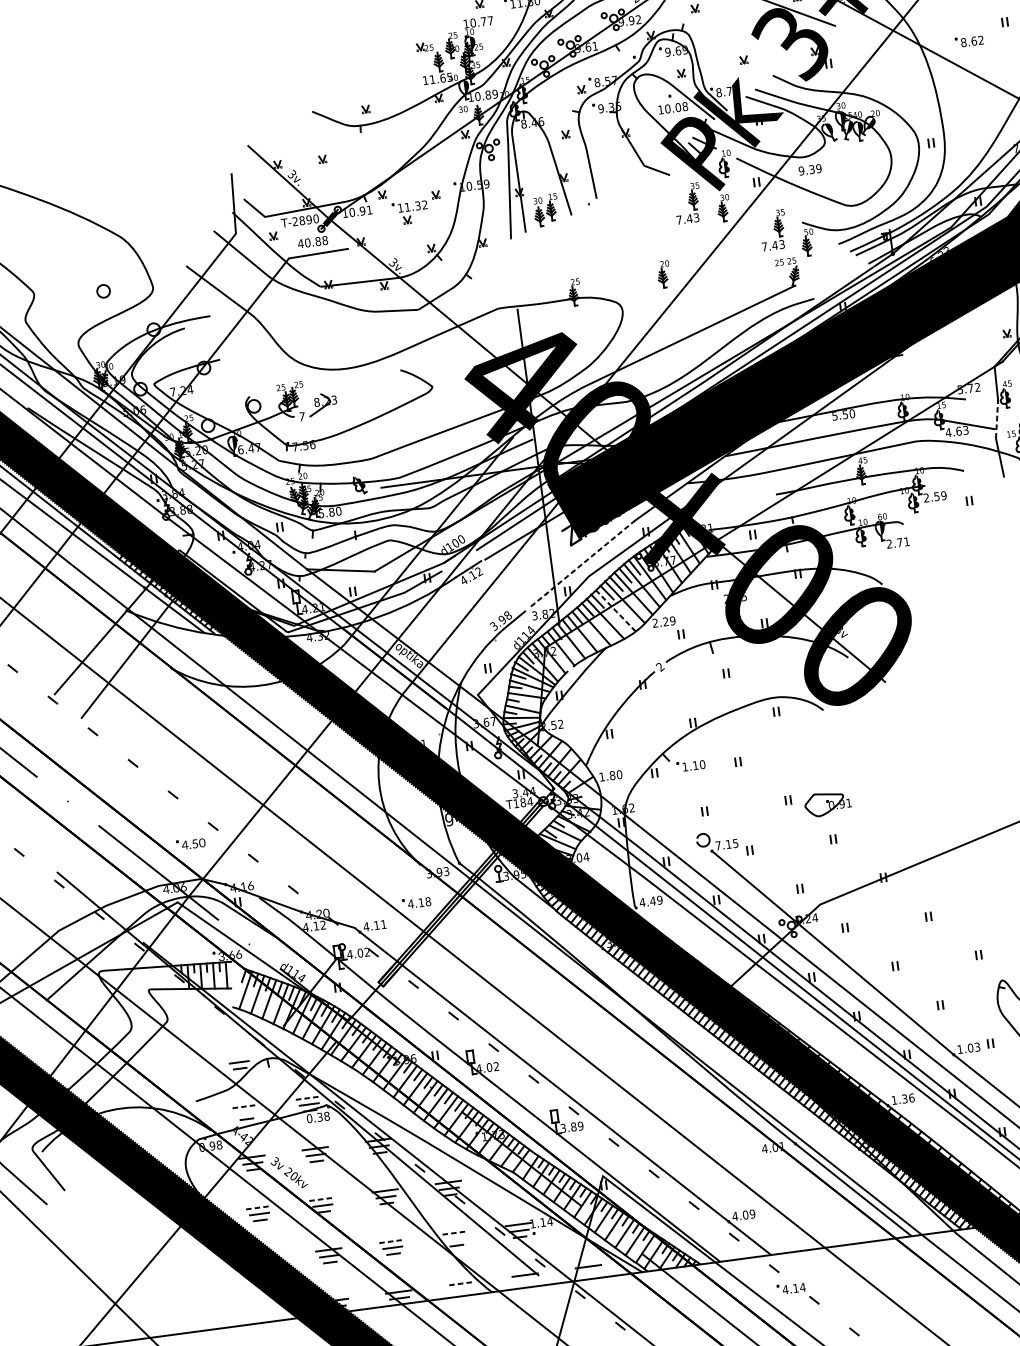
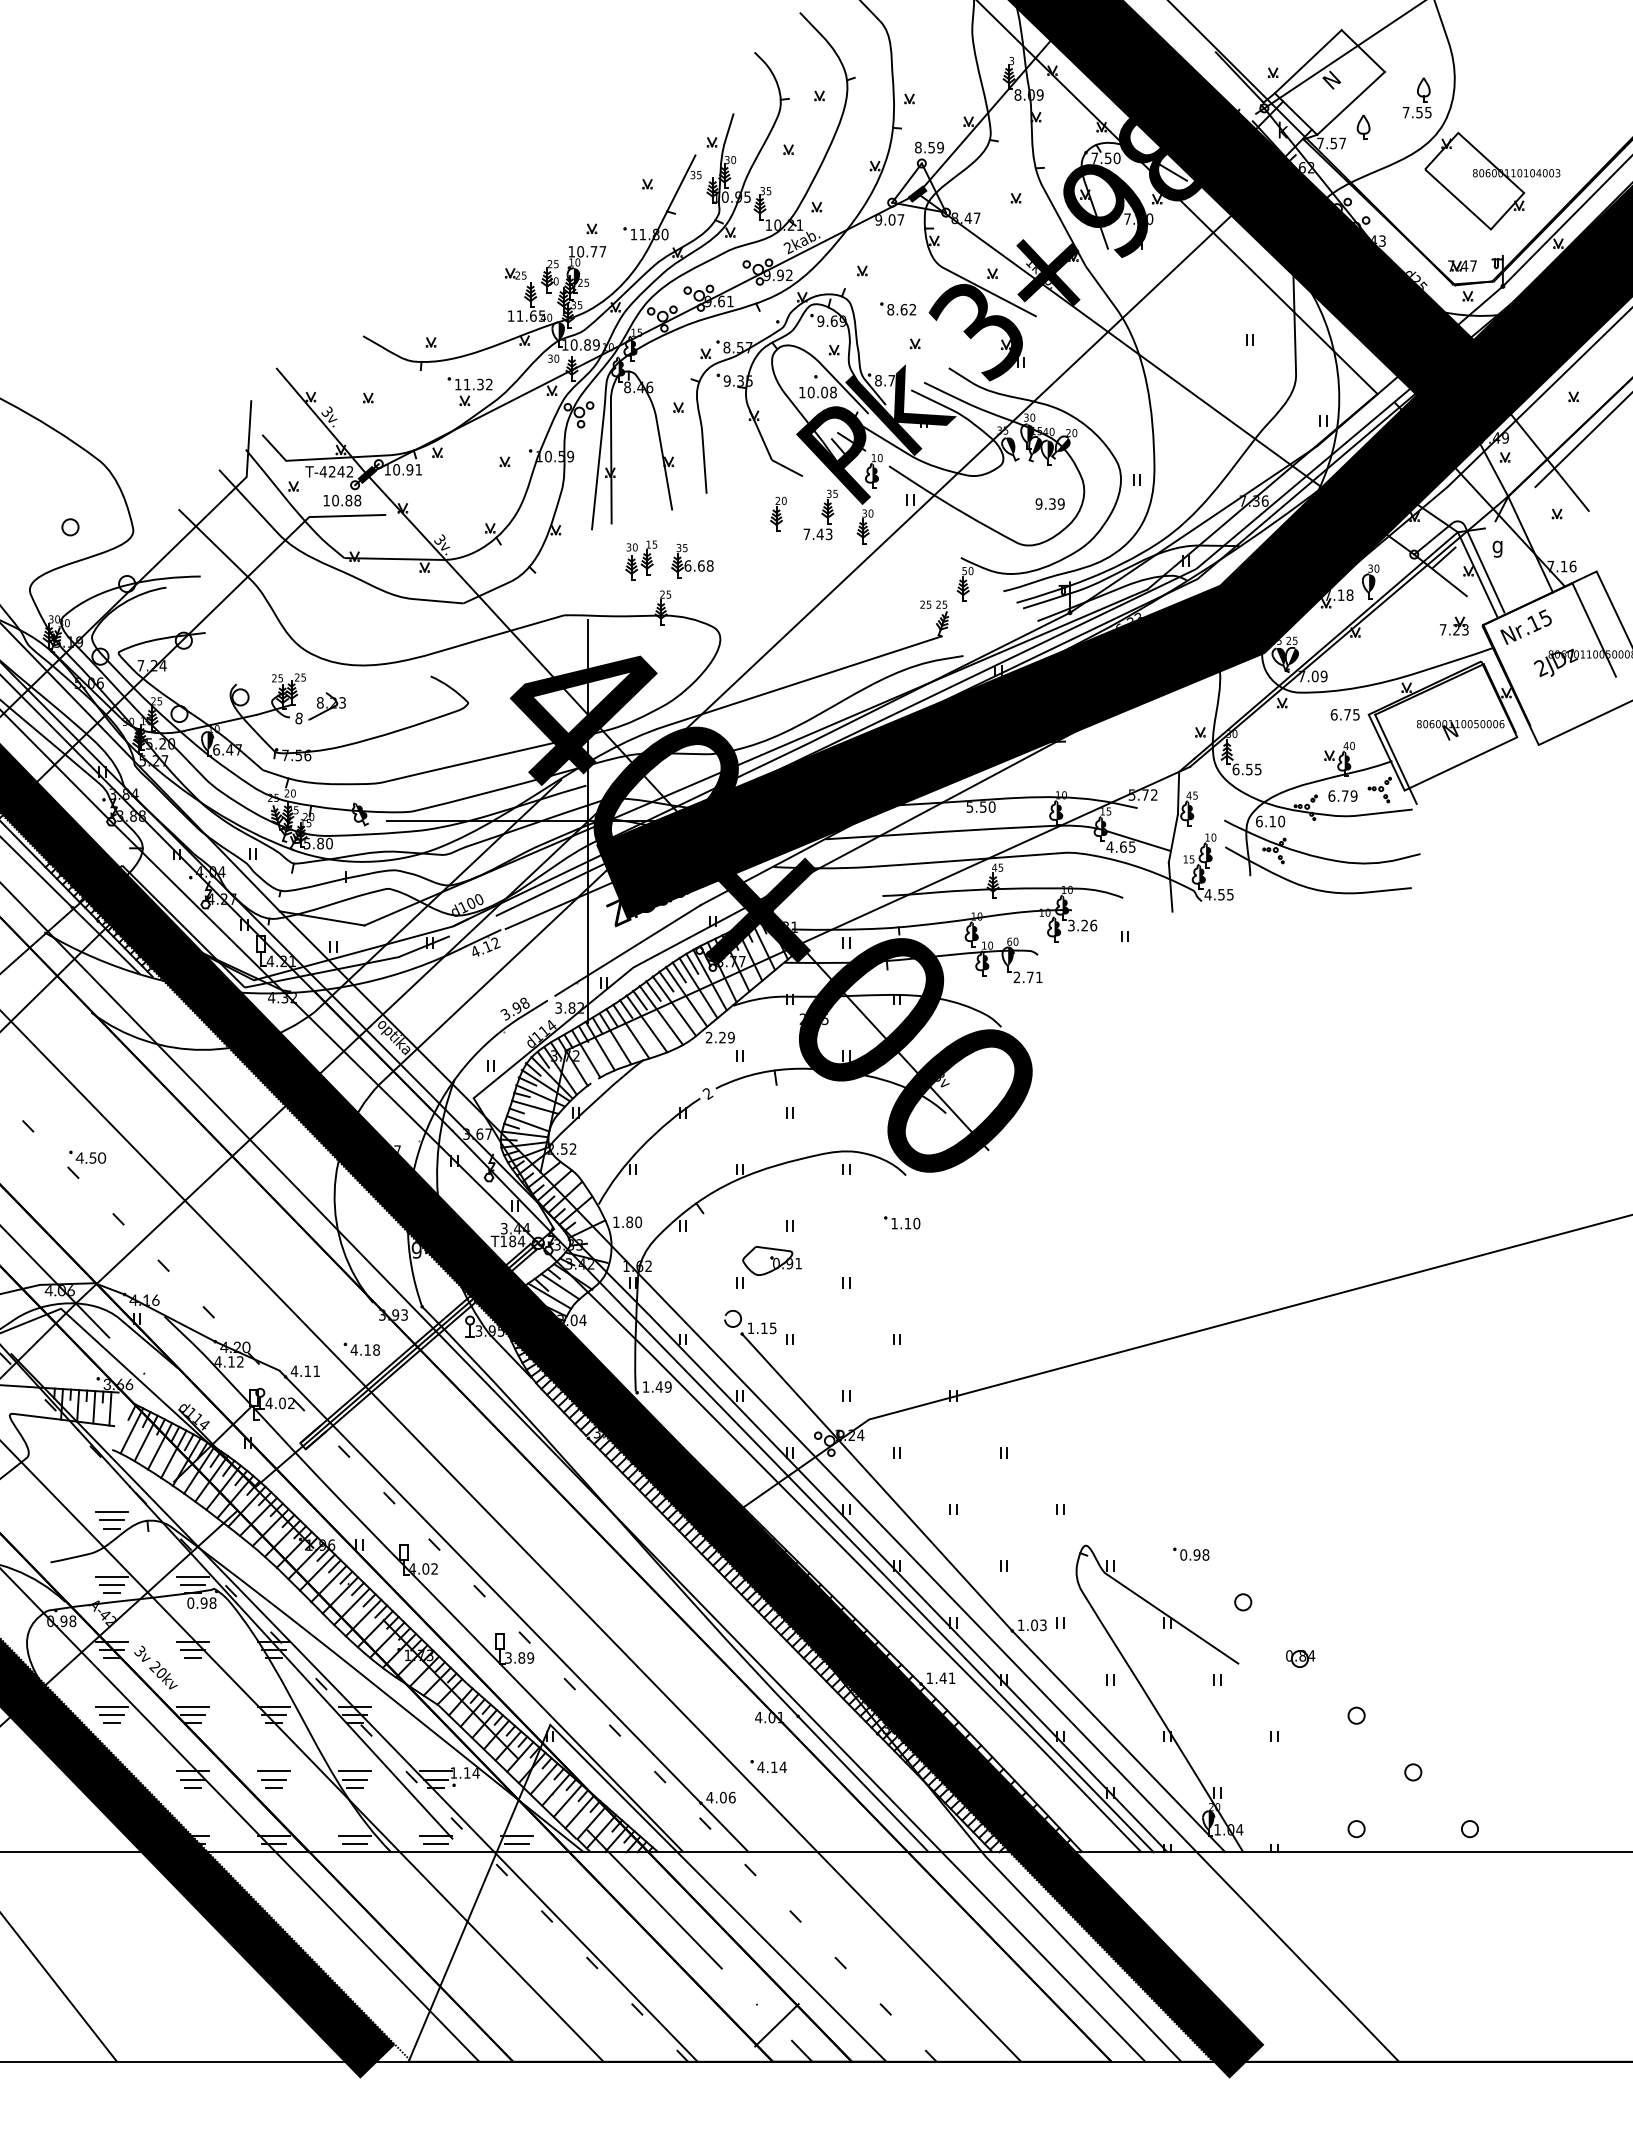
part: (968, 40) -> (897, 308), moved
text: (809, 169) -> (1049, 503), moved
part: (546, 210) -> (641, 560), moved
part: (410, 212) -> (469, 391), moved
text: (305, 220) -> (336, 471), T-2890 -> T-4242
part: (773, 229) -> (923, 562), removed
text: (300, 243) -> (326, 500), 40.88 -> 10.88
part: (592, 253) -> (692, 561), added
part: (663, 273) -> (778, 513), moved
text: (301, 416) -> (298, 718), 7 -> 8
line: (997, 419) -> (1173, 838), dashed -> solid
text: (965, 429) -> (1132, 846), 4.63 -> 4.65
text: (935, 496) -> (1082, 925), 2.59 -> 3.26
line: (583, 563) -> (628, 950), dashed -> solid
line: (615, 610) -> (661, 1015), dashed -> solid
text: (423, 743) -> (397, 1150), 4.41 -> 4.07
part: (691, 765) -> (902, 1222), moved
part: (827, 803) -> (771, 1260), moved
part: (190, 843) -> (87, 1156), moved
text: (717, 845) -> (750, 1327), 7.15 -> 1.15
text: (642, 902) -> (645, 1386), 4.49 -> 1.49
line: (238, 1056) -> (111, 1512), added
line: (309, 1098) -> (193, 1577), dashed -> solid
text: (908, 1098) -> (947, 1678), 1.36 -> 1.41
line: (245, 1106) -> (112, 1577), dashed -> solid
line: (245, 1113) -> (111, 1585), added
text: (319, 1116) -> (203, 1602), 0.38 -> 0.98
line: (322, 1199) -> (193, 1706), dashed -> solid
line: (259, 1207) -> (112, 1706), dashed -> solid
text: (751, 1214) -> (731, 1797), 4.09 -> 4.06
line: (455, 1232) -> (355, 1771), dashed -> solid
line: (455, 1239) -> (354, 1779), added
line: (392, 1241) -> (274, 1771), dashed -> solid
line: (589, 1273) -> (516, 1844), added
line: (525, 1281) -> (435, 1844), added
line: (462, 1283) -> (355, 1836), dashed -> solid
part: (791, 1288) -> (768, 1766), moved
line: (462, 1290) -> (354, 1844), added

